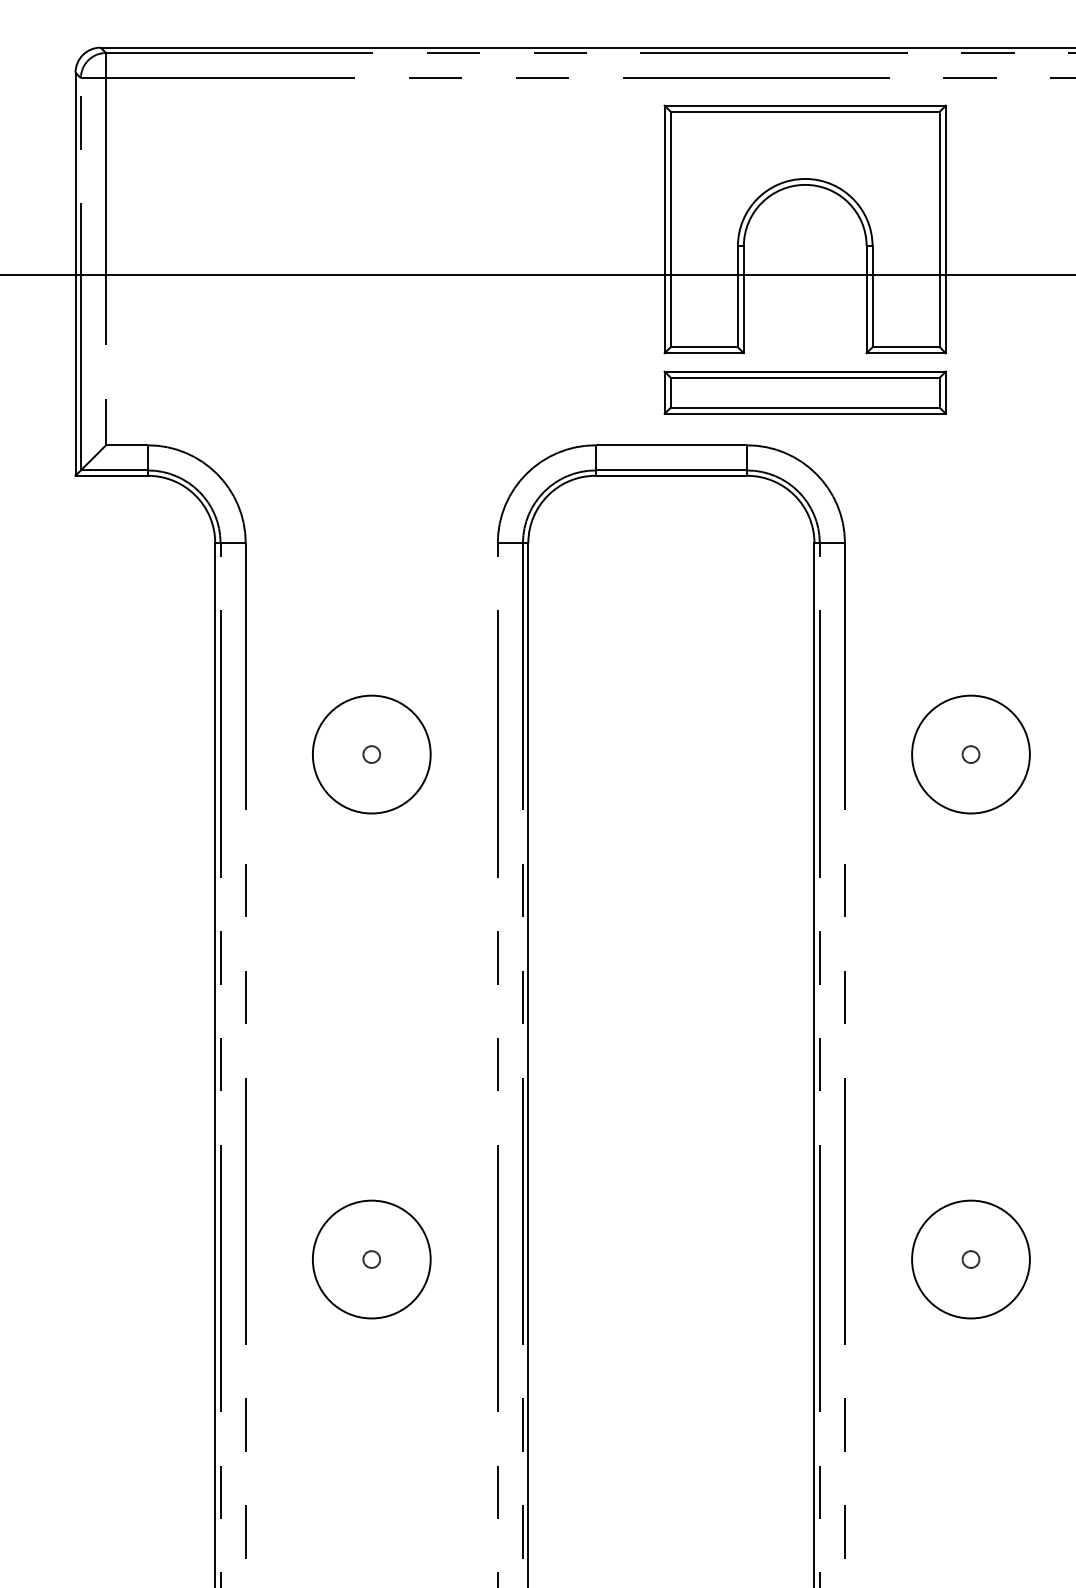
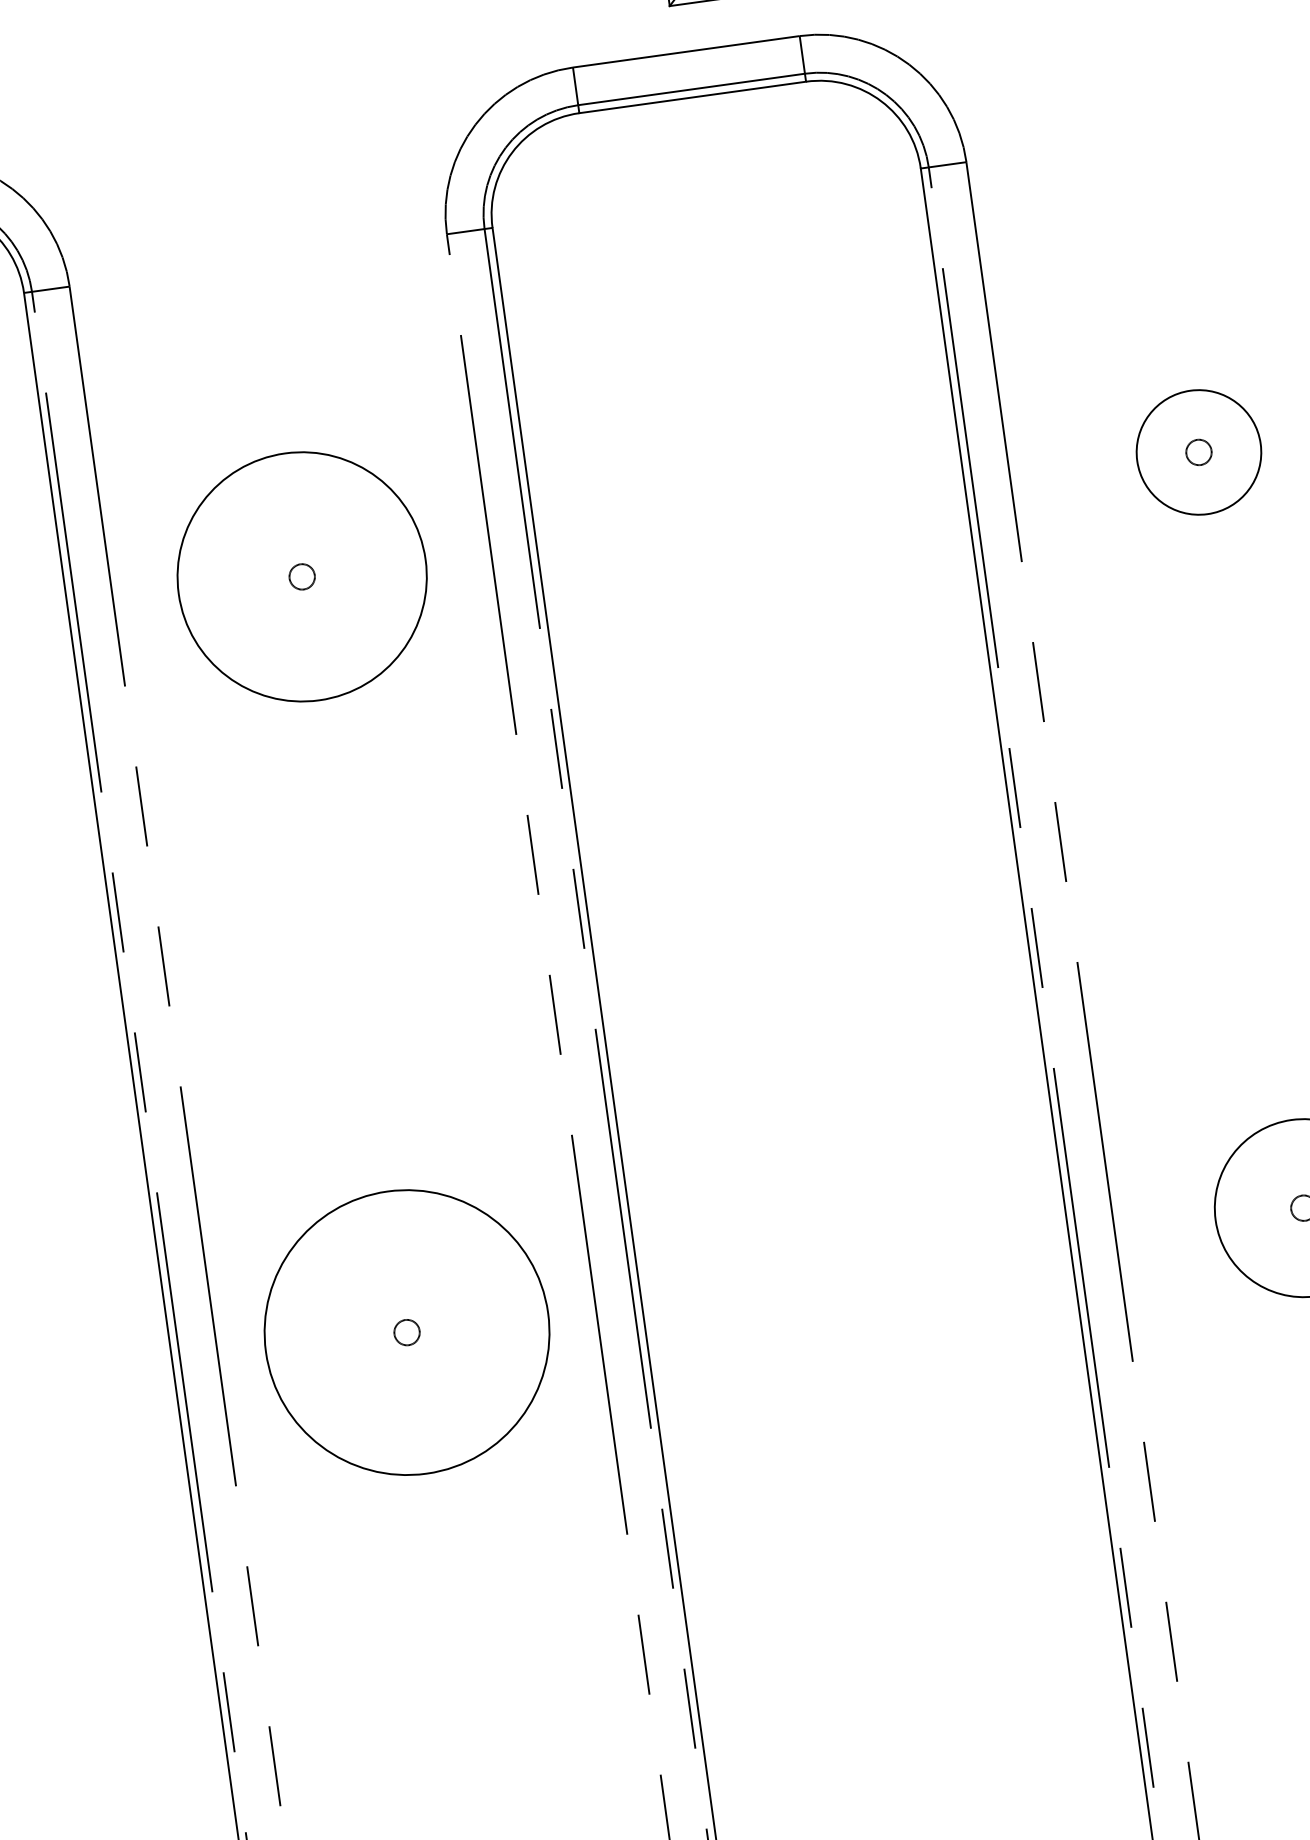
circle: (371, 754) -> (301, 576), size x1.4
circle: (970, 754) -> (1198, 452), size x0.7
circle: (371, 1259) -> (406, 1332), size x1.6

